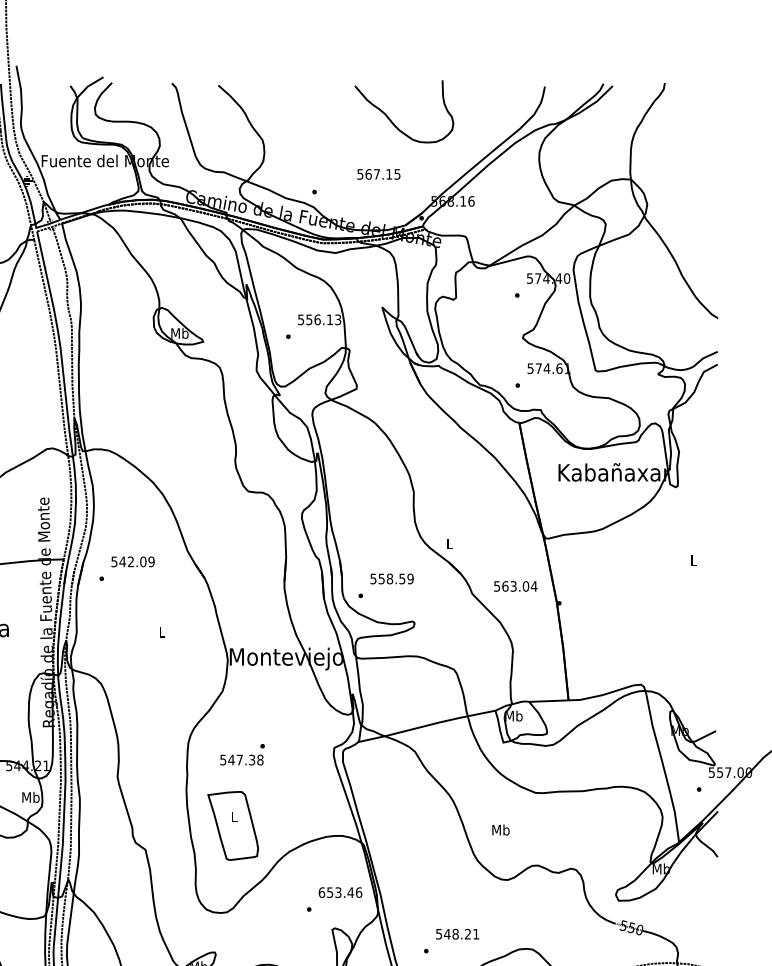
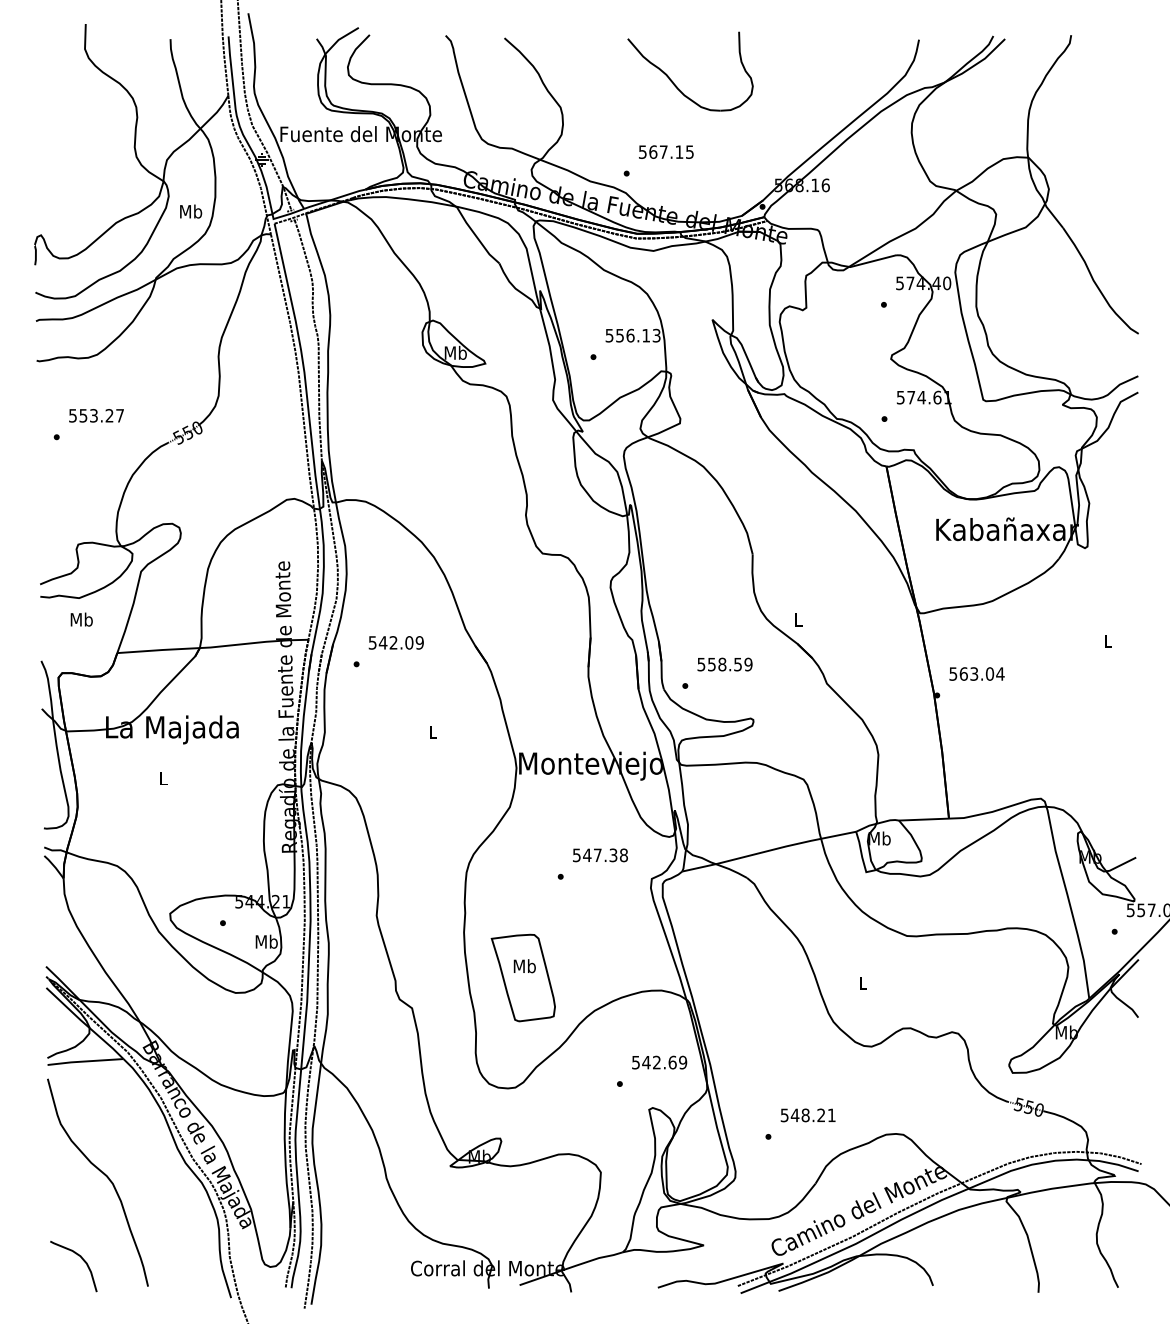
part: (390, 119) -> (673, 81), moved
text: (379, 173) -> (666, 151), moved
text: (515, 586) -> (976, 673), moved
text: (241, 760) -> (600, 855), moved
text: (234, 816) -> (524, 966), L -> Mb
text: (501, 830) -> (863, 983), Mb -> L
text: (340, 892) -> (659, 1062), 653.46 -> 542.69

